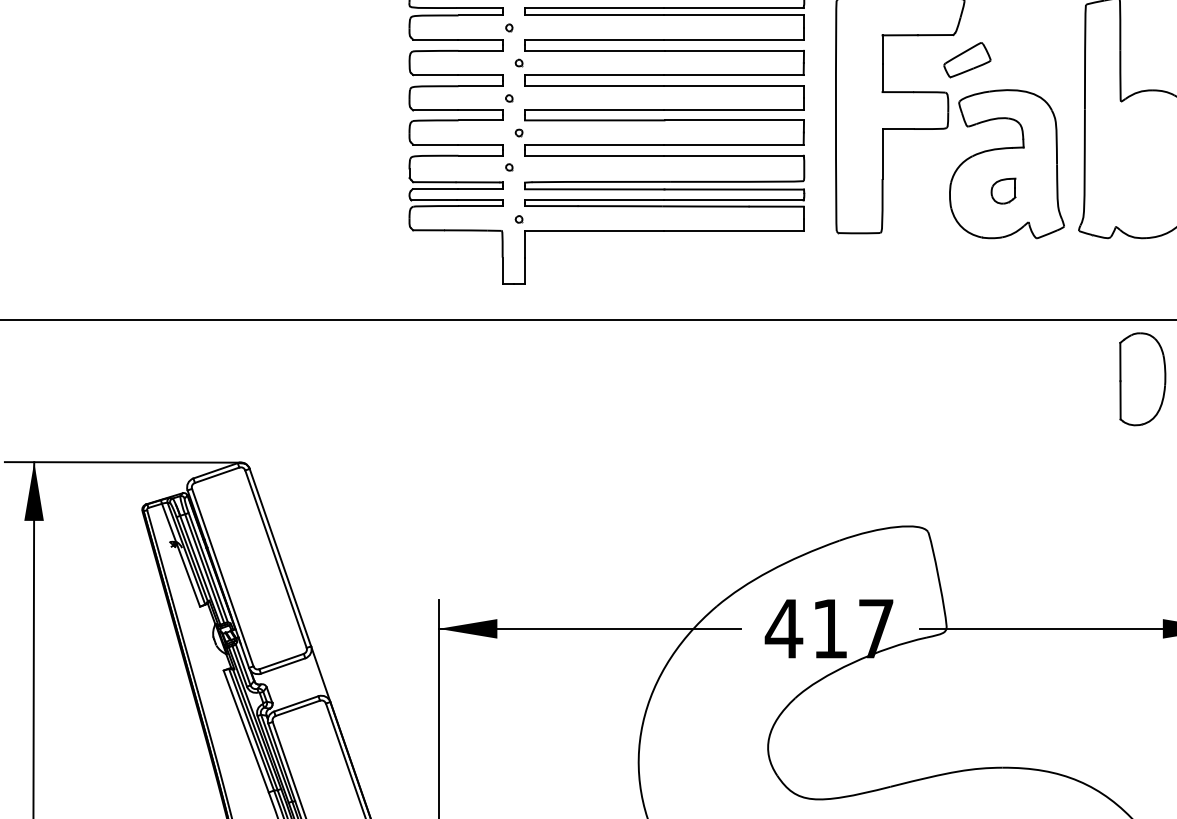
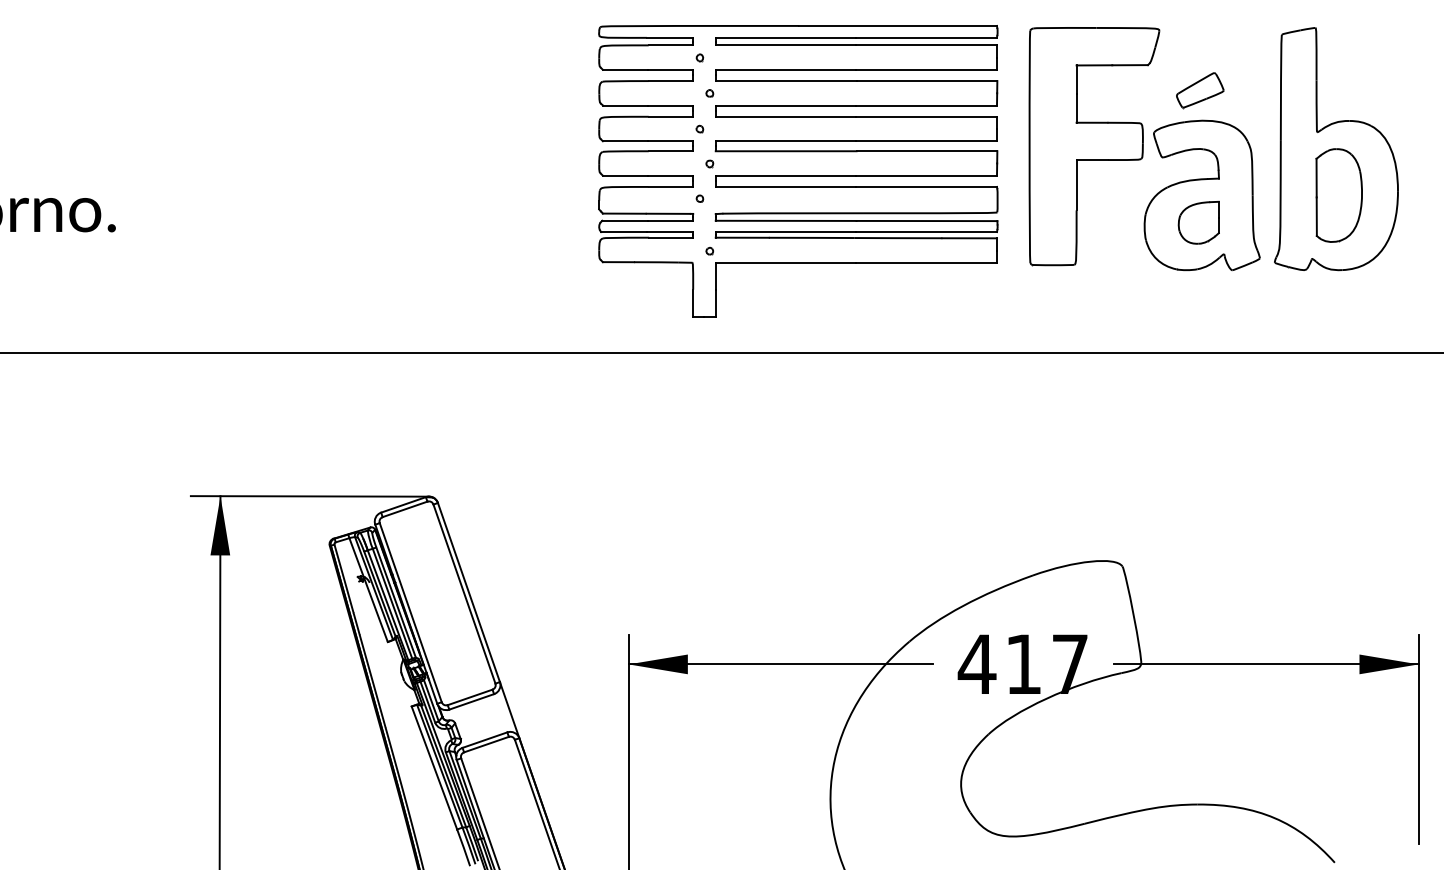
part: (967, 60) -> (1200, 90), moved
part: (1003, 190) -> (1198, 222), size x1.67
part: (1142, 379) -> (1338, 195), moved

